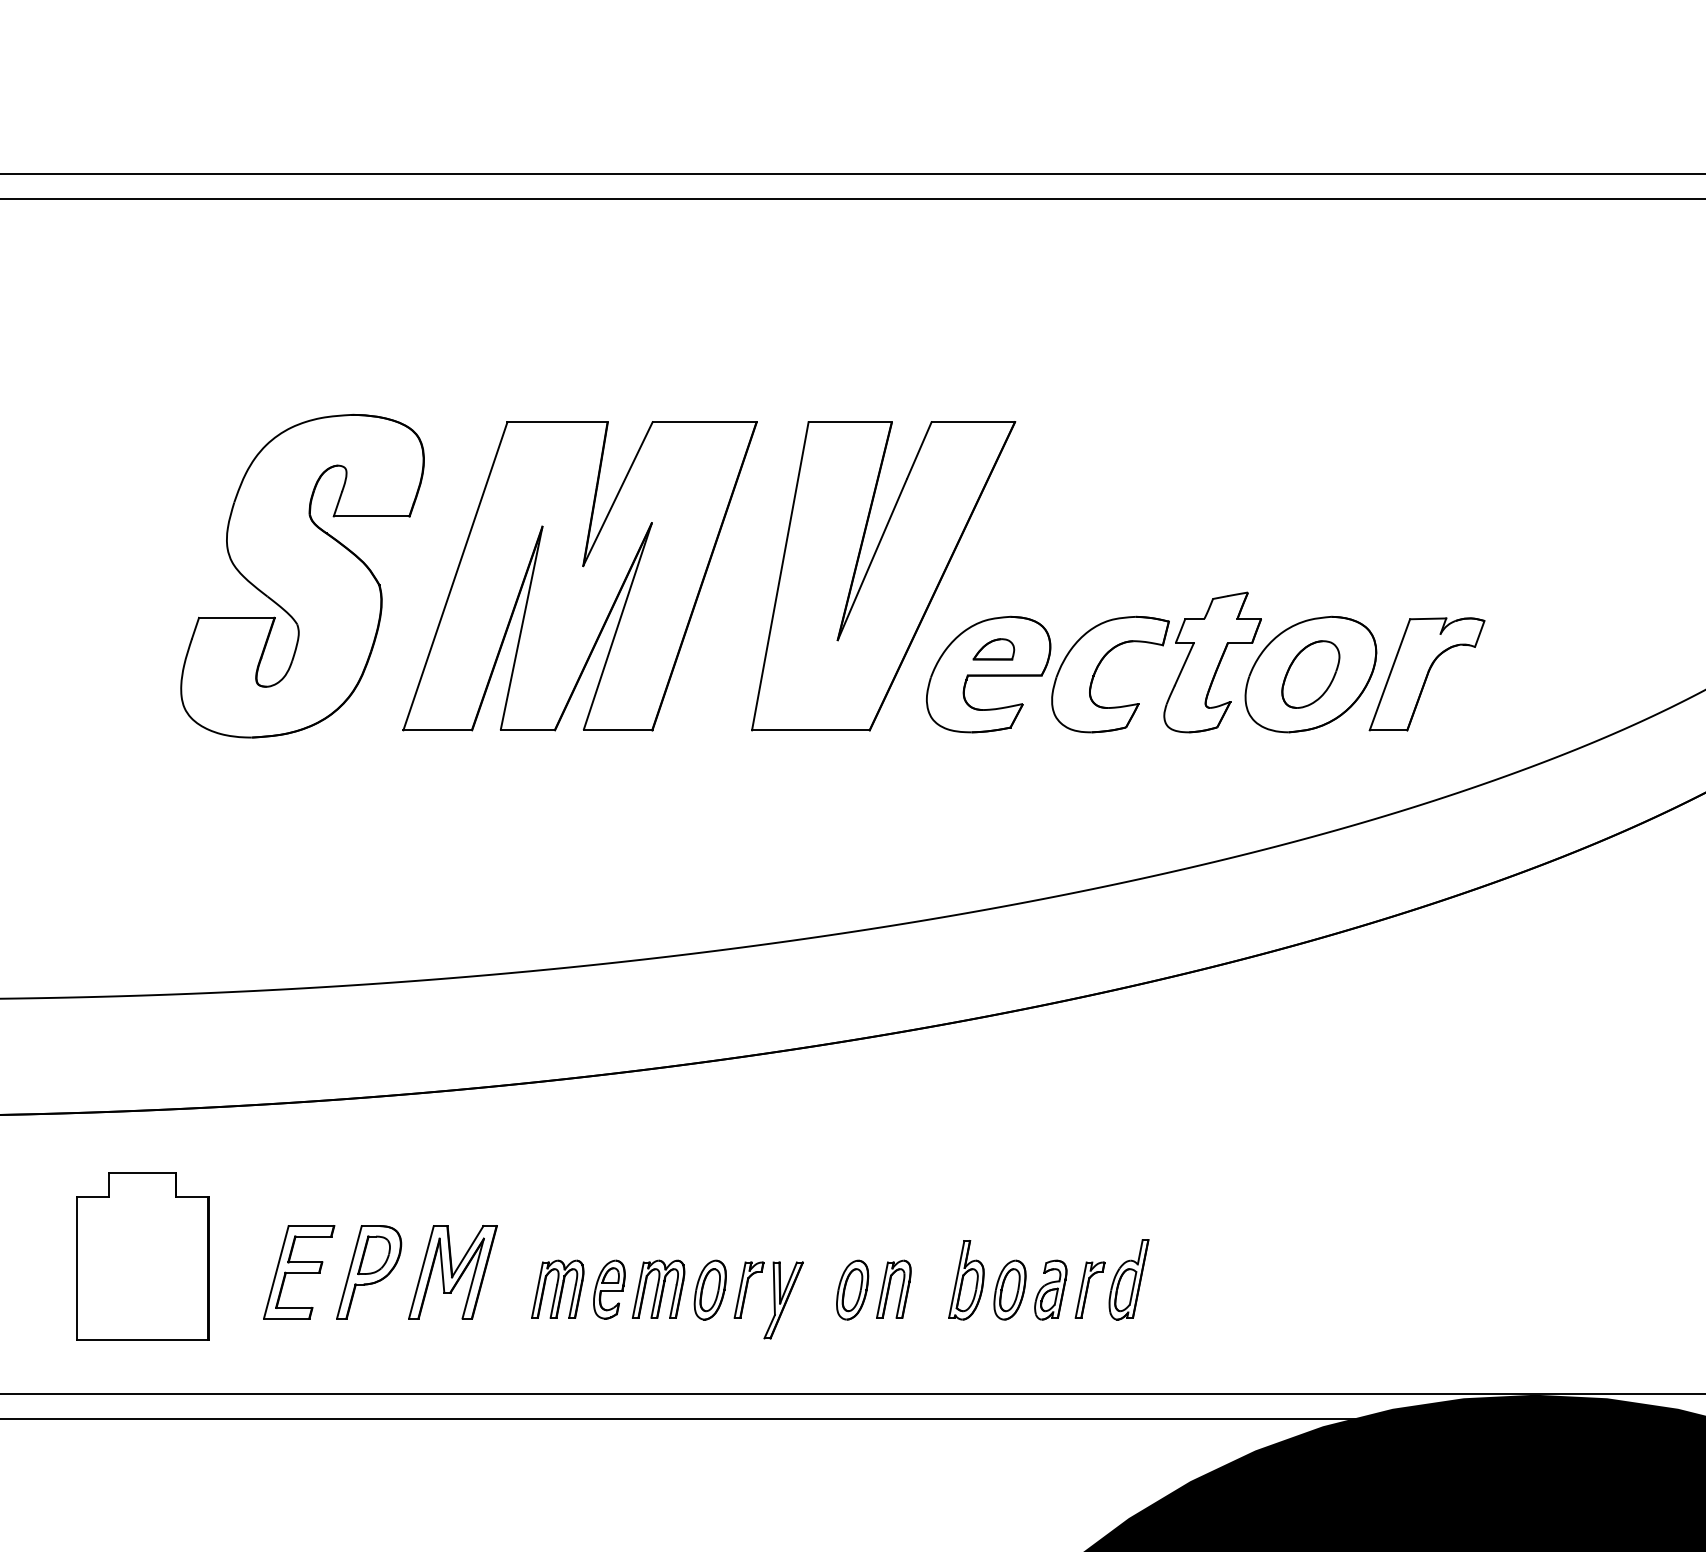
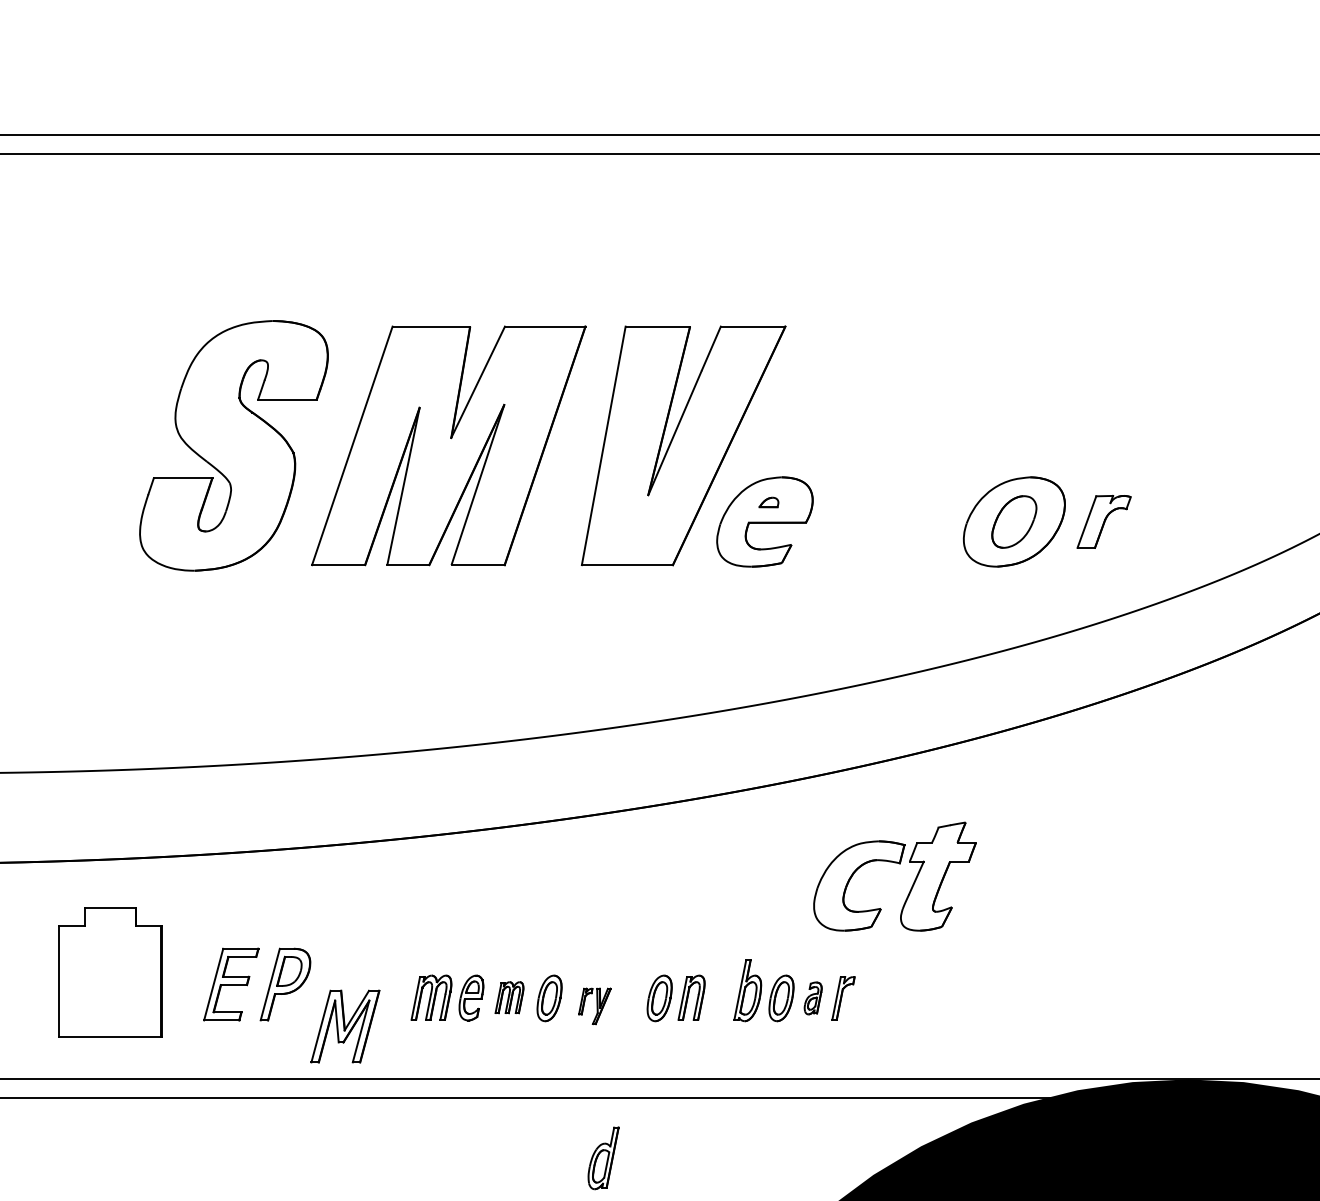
part: (1155, 645) -> (894, 863), moved
part: (993, 649) -> (768, 502), size x0.6
part: (1426, 673) -> (1103, 521), size x0.6
part: (453, 1272) -> (345, 1026), moved
part: (1128, 1279) -> (603, 1158), moved
part: (658, 1288) -> (509, 997), size x0.7
part: (1051, 1290) -> (813, 998), size x0.7
part: (768, 1300) -> (594, 1006), size x0.6

